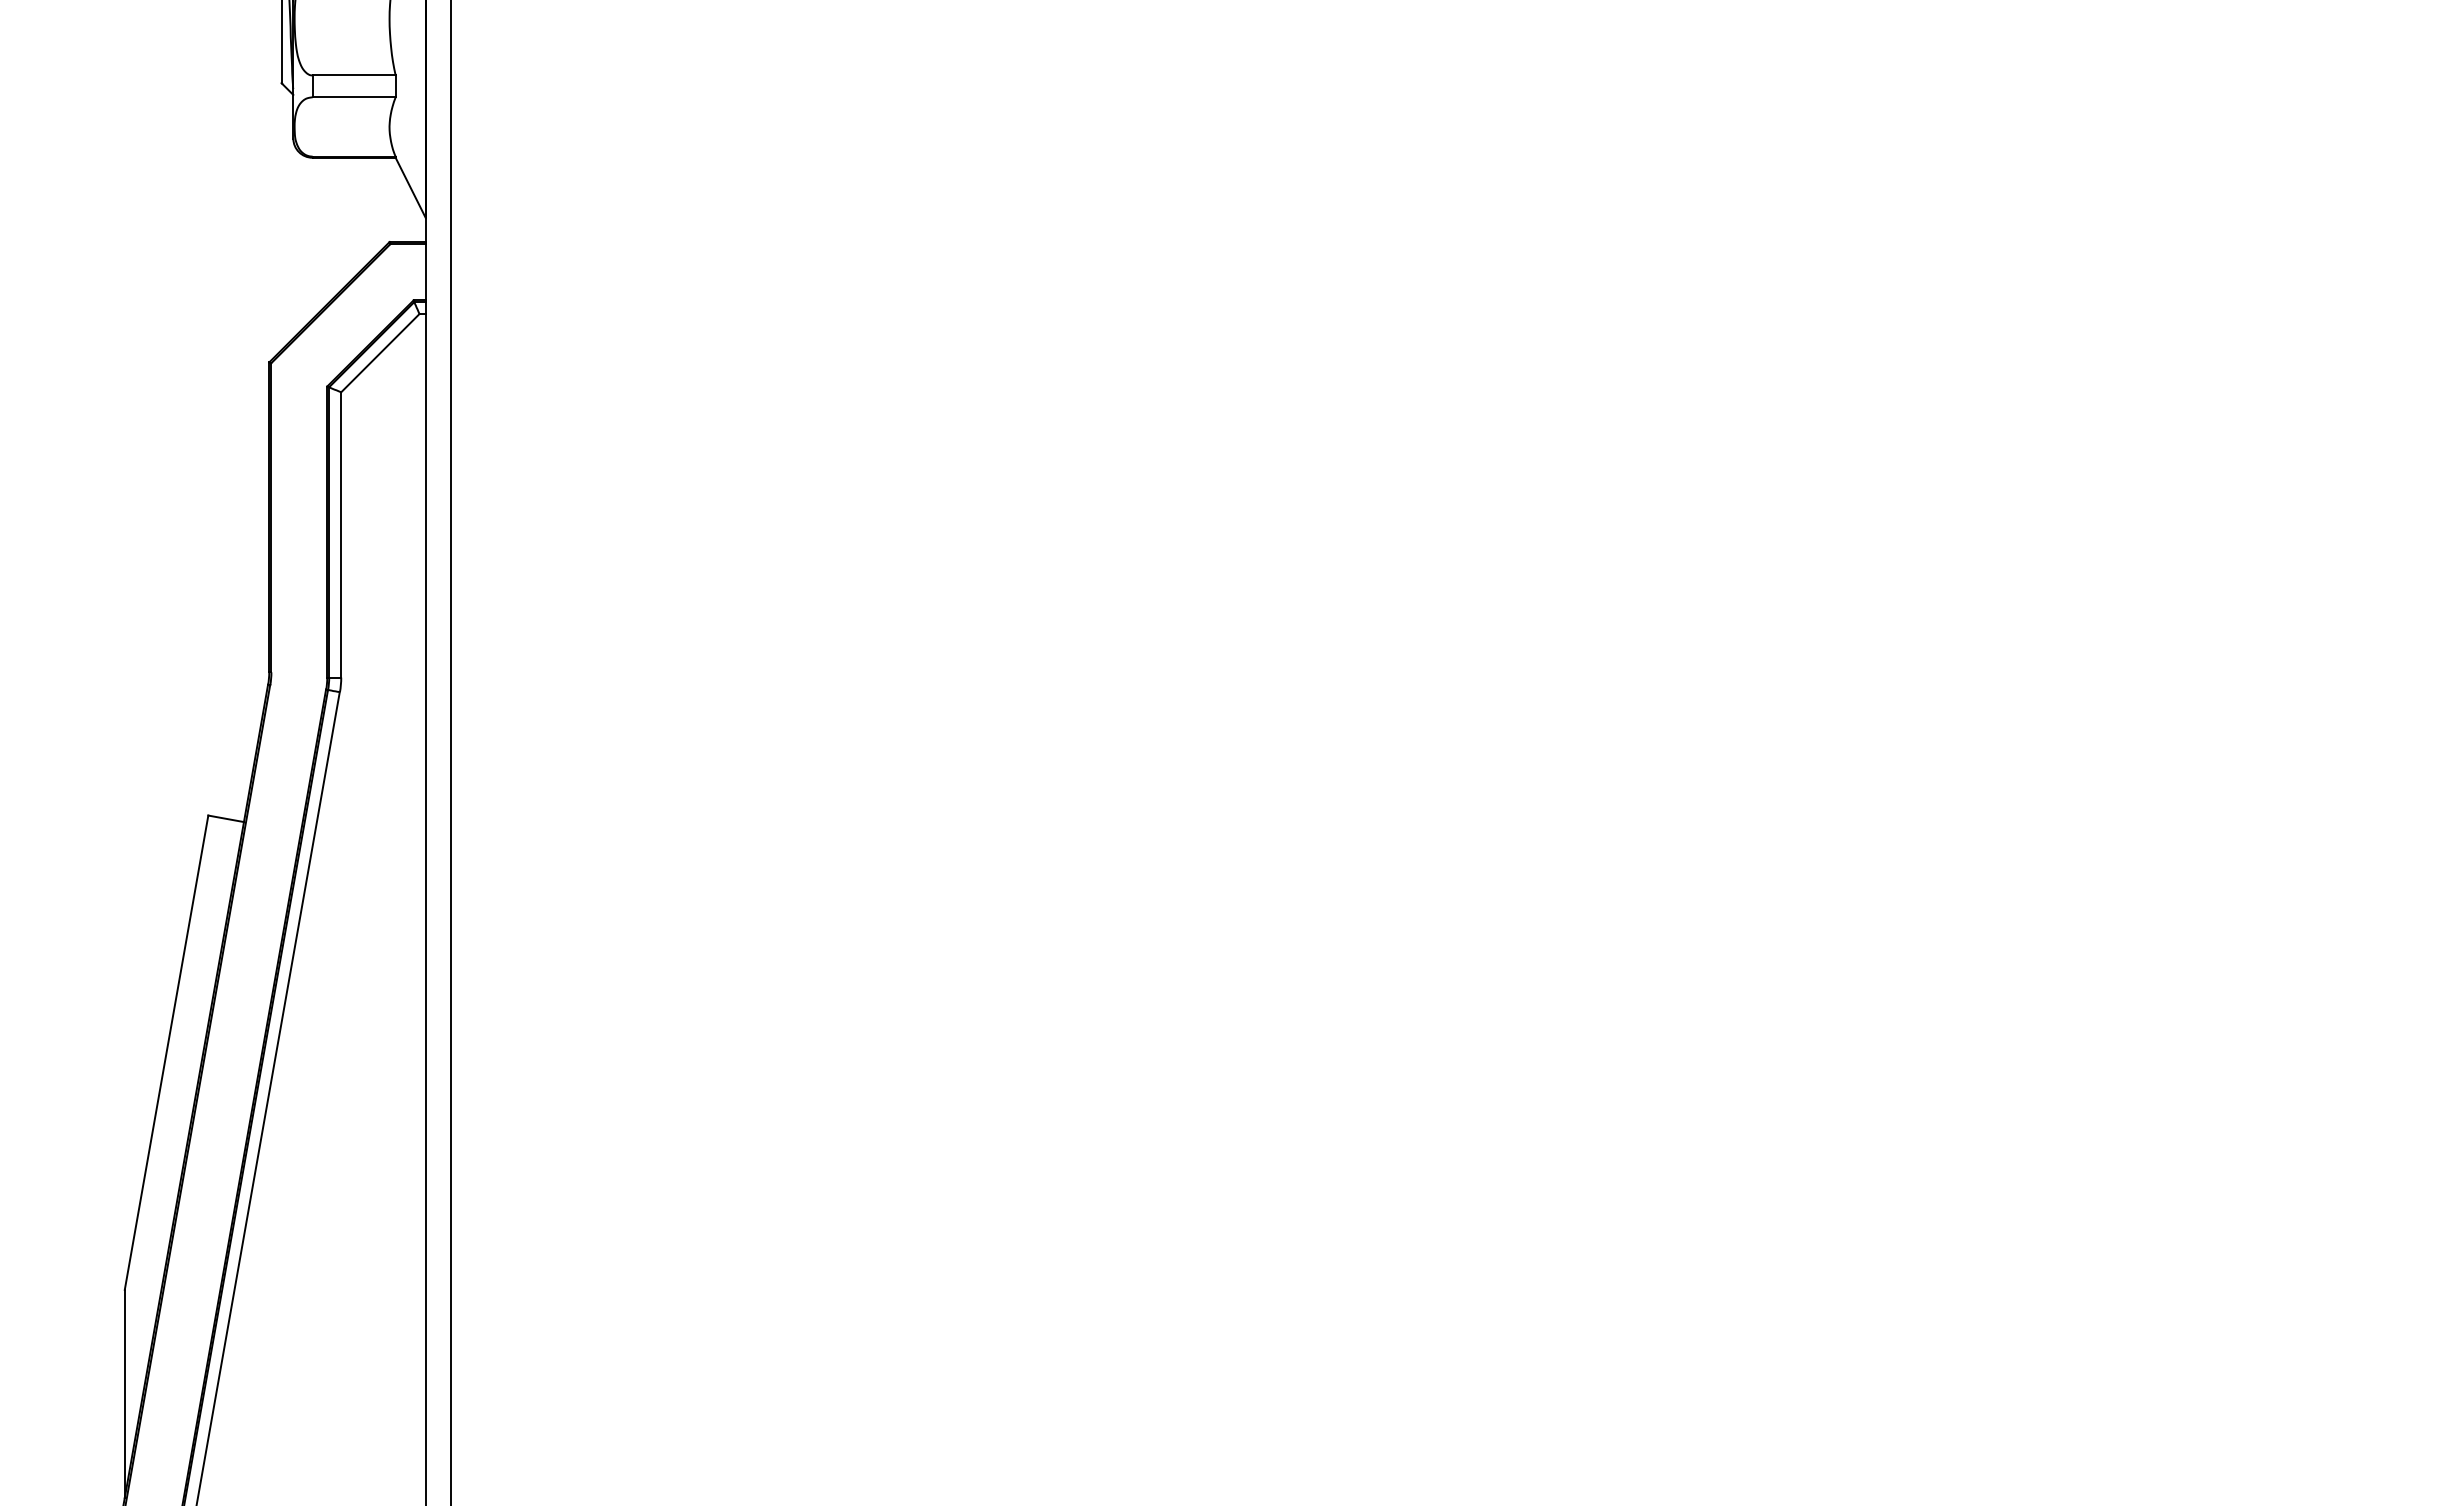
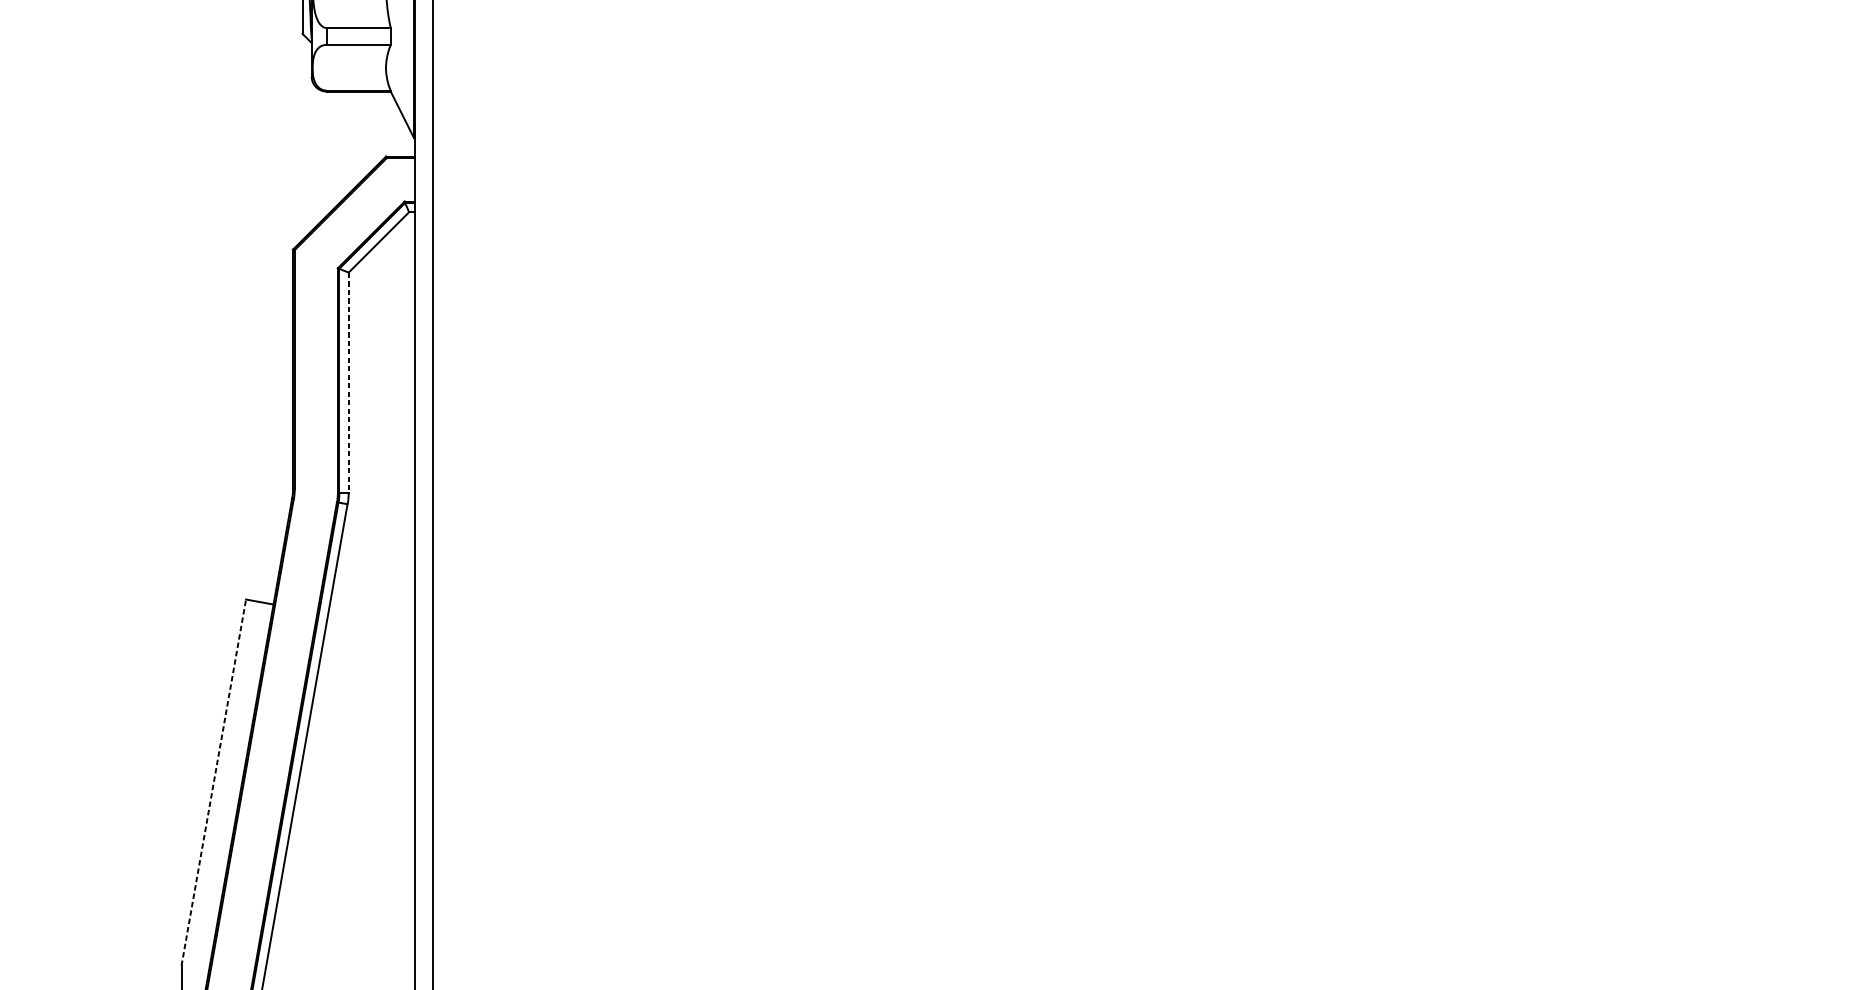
line: (341, 534) -> (348, 382), solid -> dashed
line: (166, 1052) -> (213, 782), solid -> dashed

